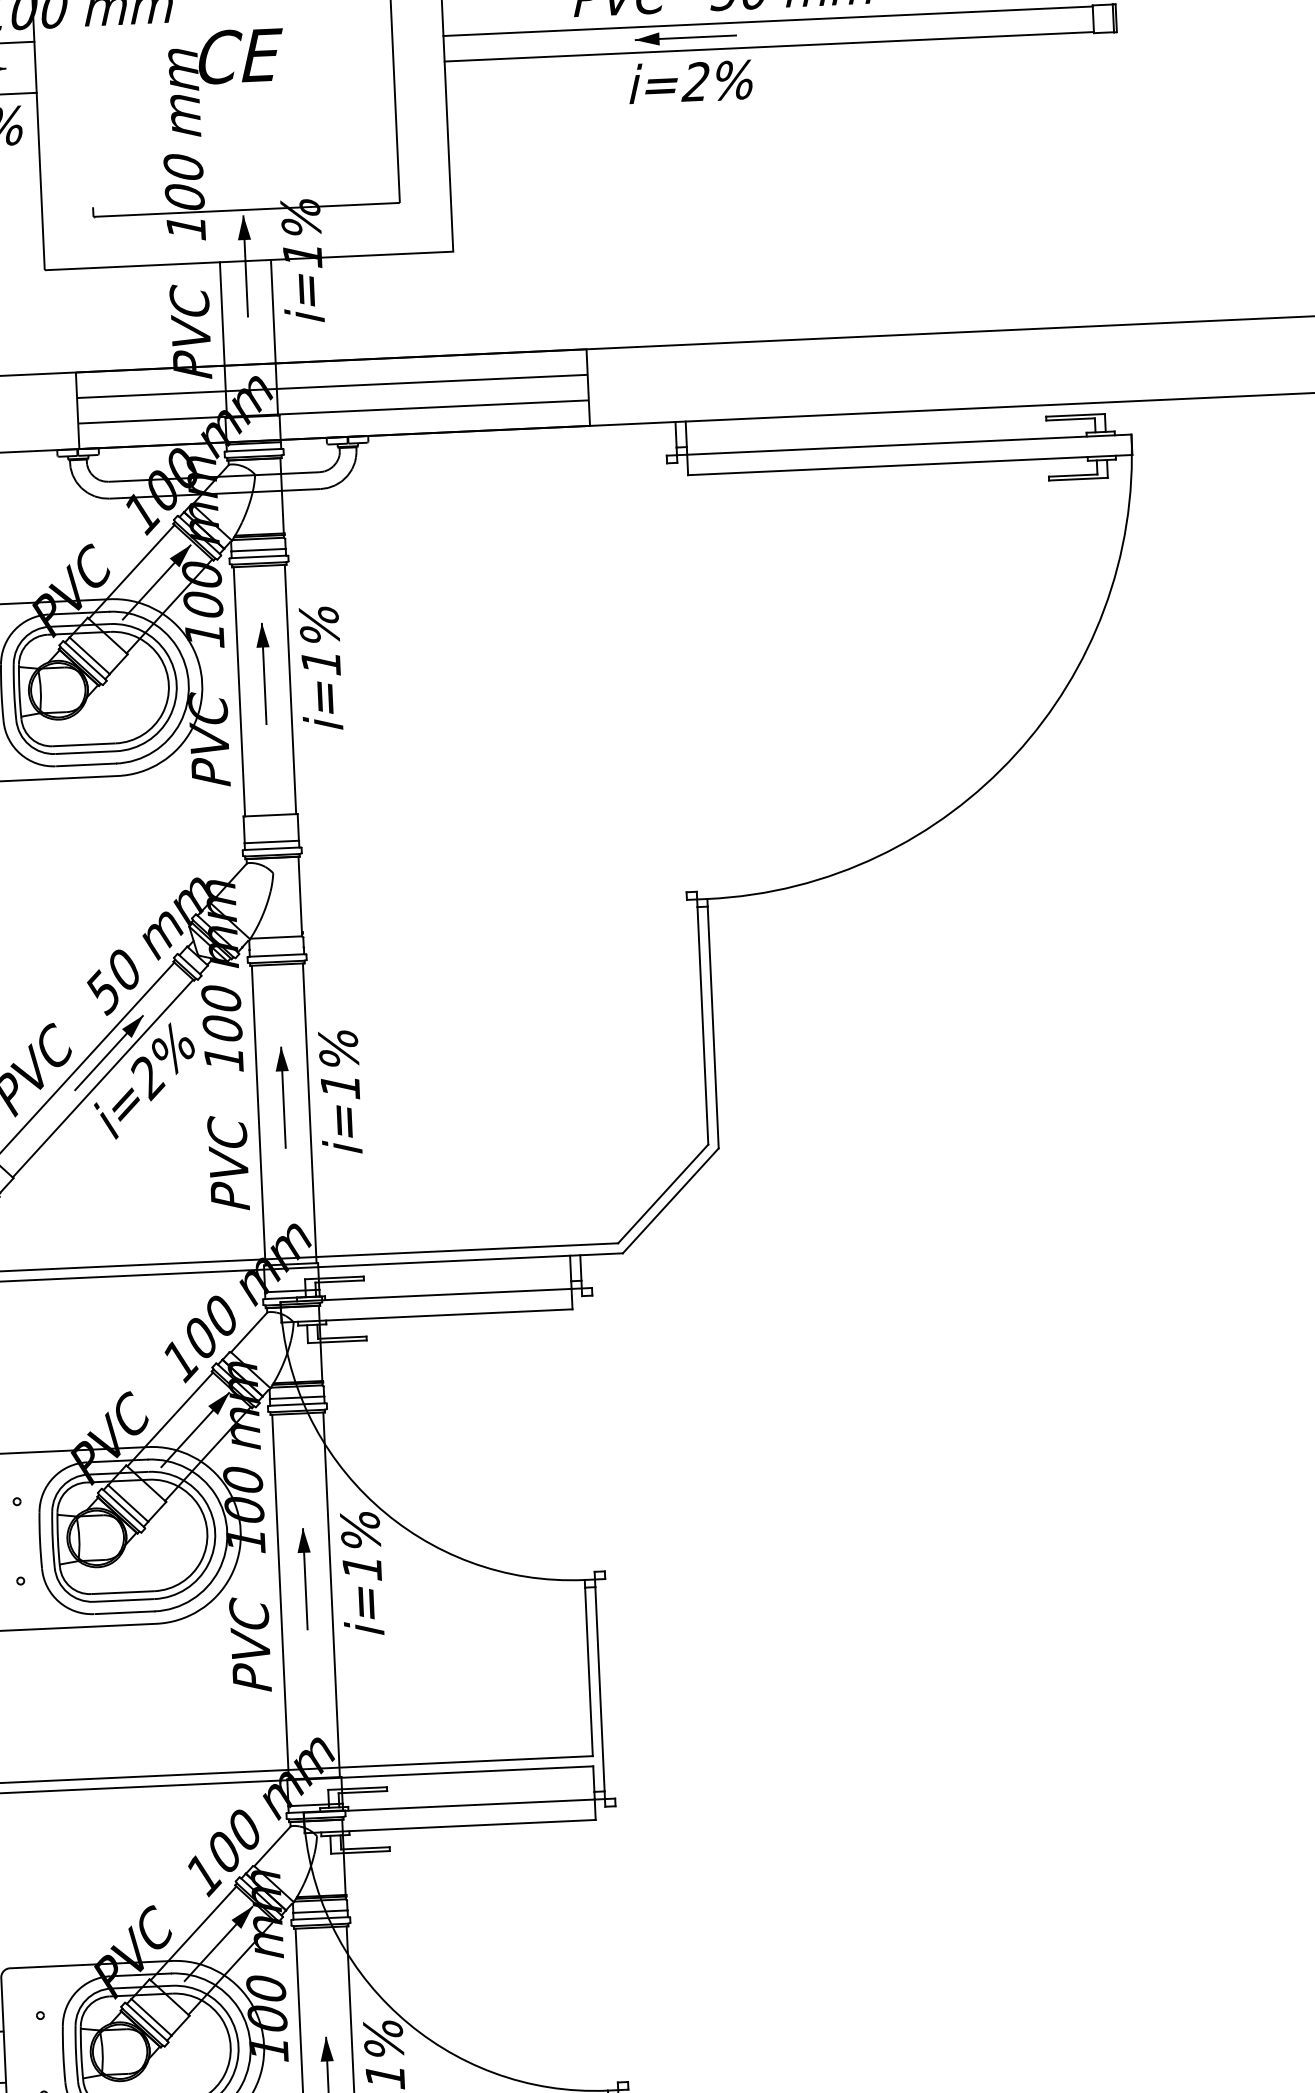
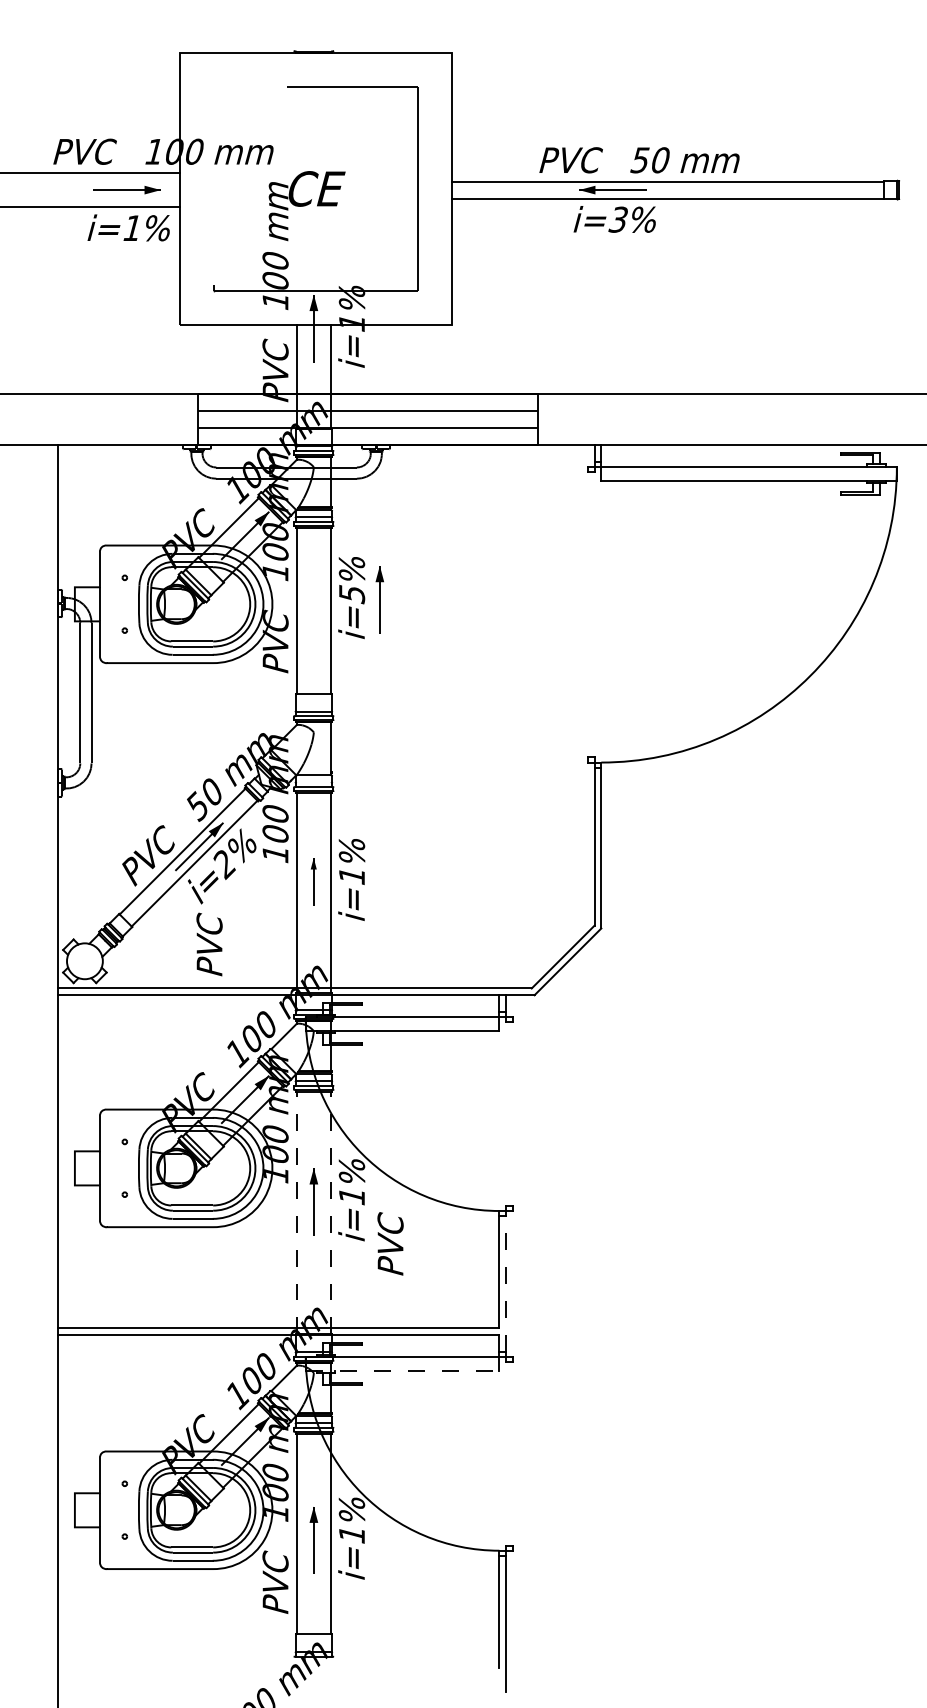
text: (694, 81) -> (617, 219), i=2% -> i=3%
text: (321, 663) -> (352, 594), i=1% -> i=5%
part: (263, 673) -> (379, 599), moved
part: (282, 1097) -> (313, 881), size x0.7
text: (228, 1163) -> (209, 944), moved
line: (331, 1593) -> (330, 1212), solid -> dashed
line: (279, 1596) -> (296, 1212), solid -> dashed
text: (250, 1644) -> (390, 1243), moved
line: (600, 1689) -> (506, 1284), solid -> dashed
line: (450, 1826) -> (402, 1370), solid -> dashed

